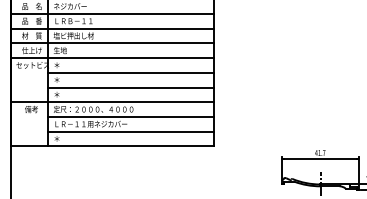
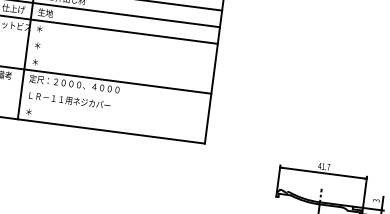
line: (130, 72) -> (121, 47), removed
line: (130, 87) -> (119, 64), removed
line: (130, 116) -> (115, 97), removed
line: (130, 131) -> (113, 114), removed

